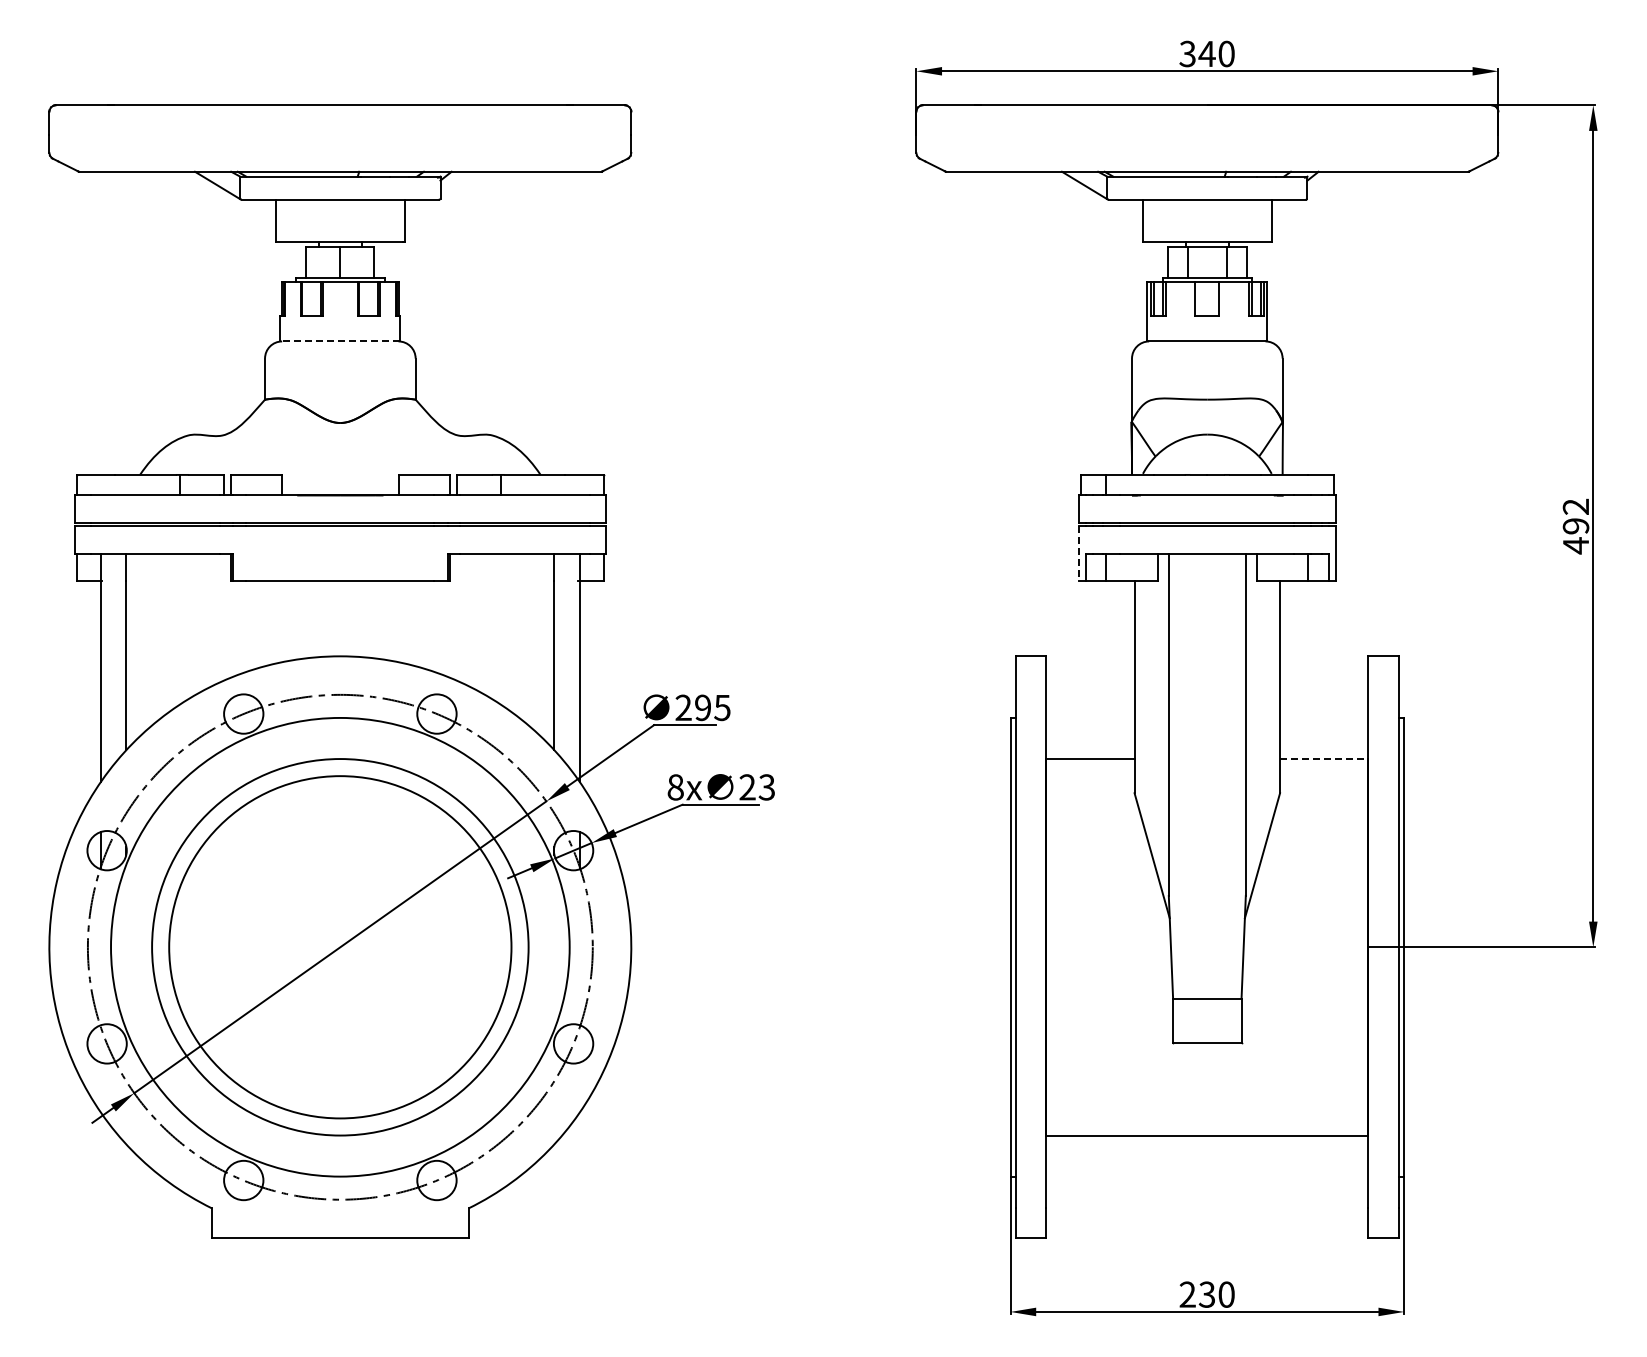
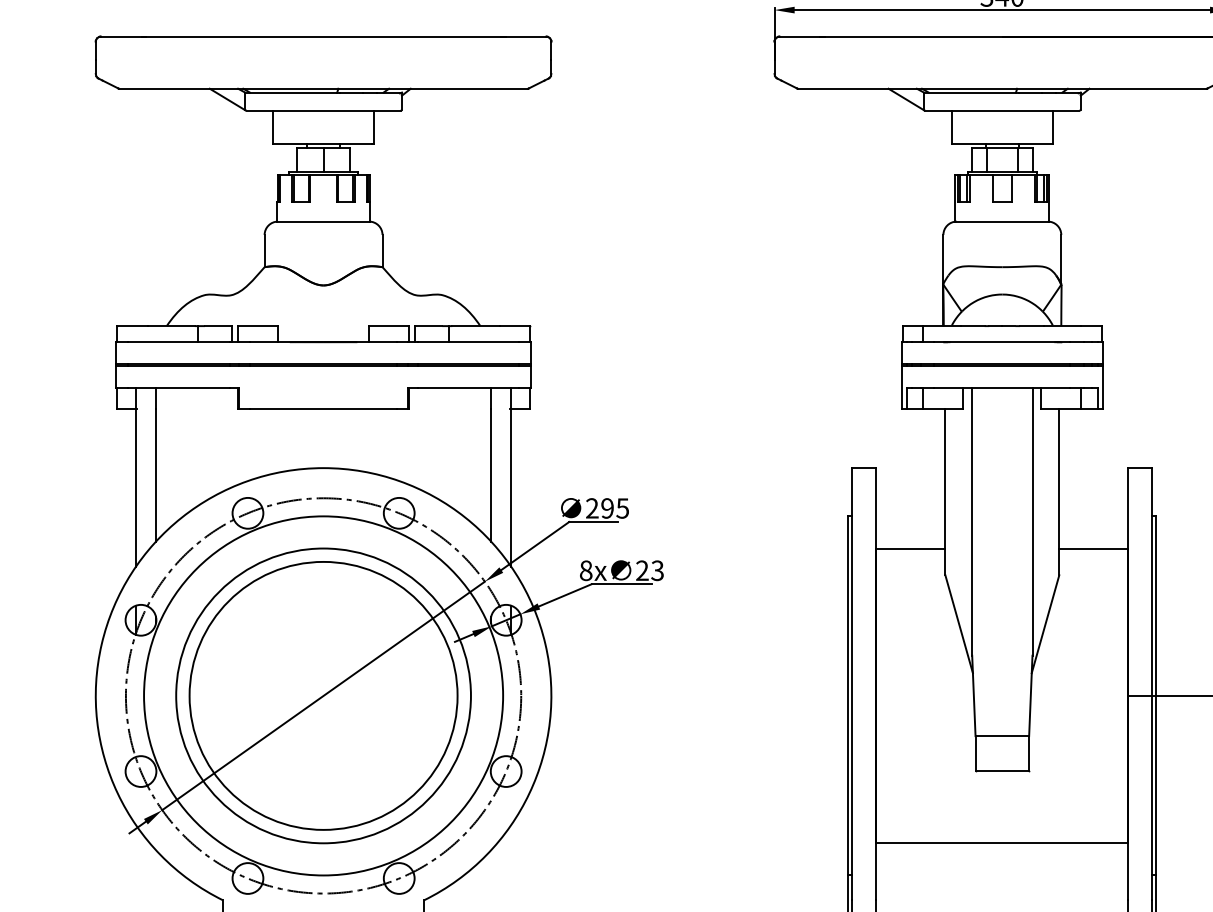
line: (340, 341) -> (323, 221), dashed -> solid
line: (1078, 554) -> (901, 388), dashed -> solid
line: (1324, 759) -> (1094, 548), dashed -> solid

